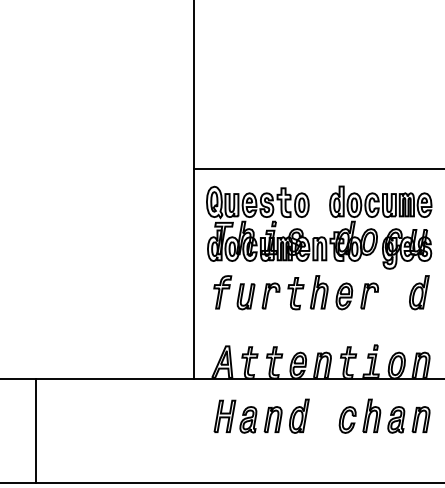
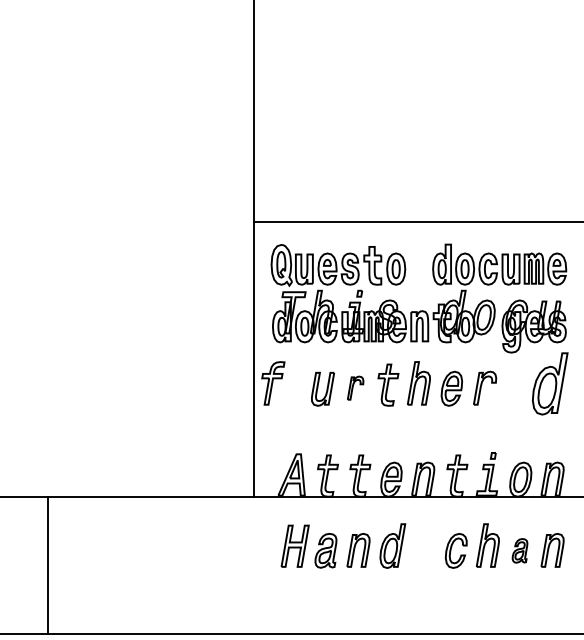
part: (222, 292) -> (273, 383), moved
part: (419, 292) -> (550, 383), size x1.4
part: (270, 295) -> (355, 387), size x0.7
part: (395, 419) -> (519, 550), size x0.7

